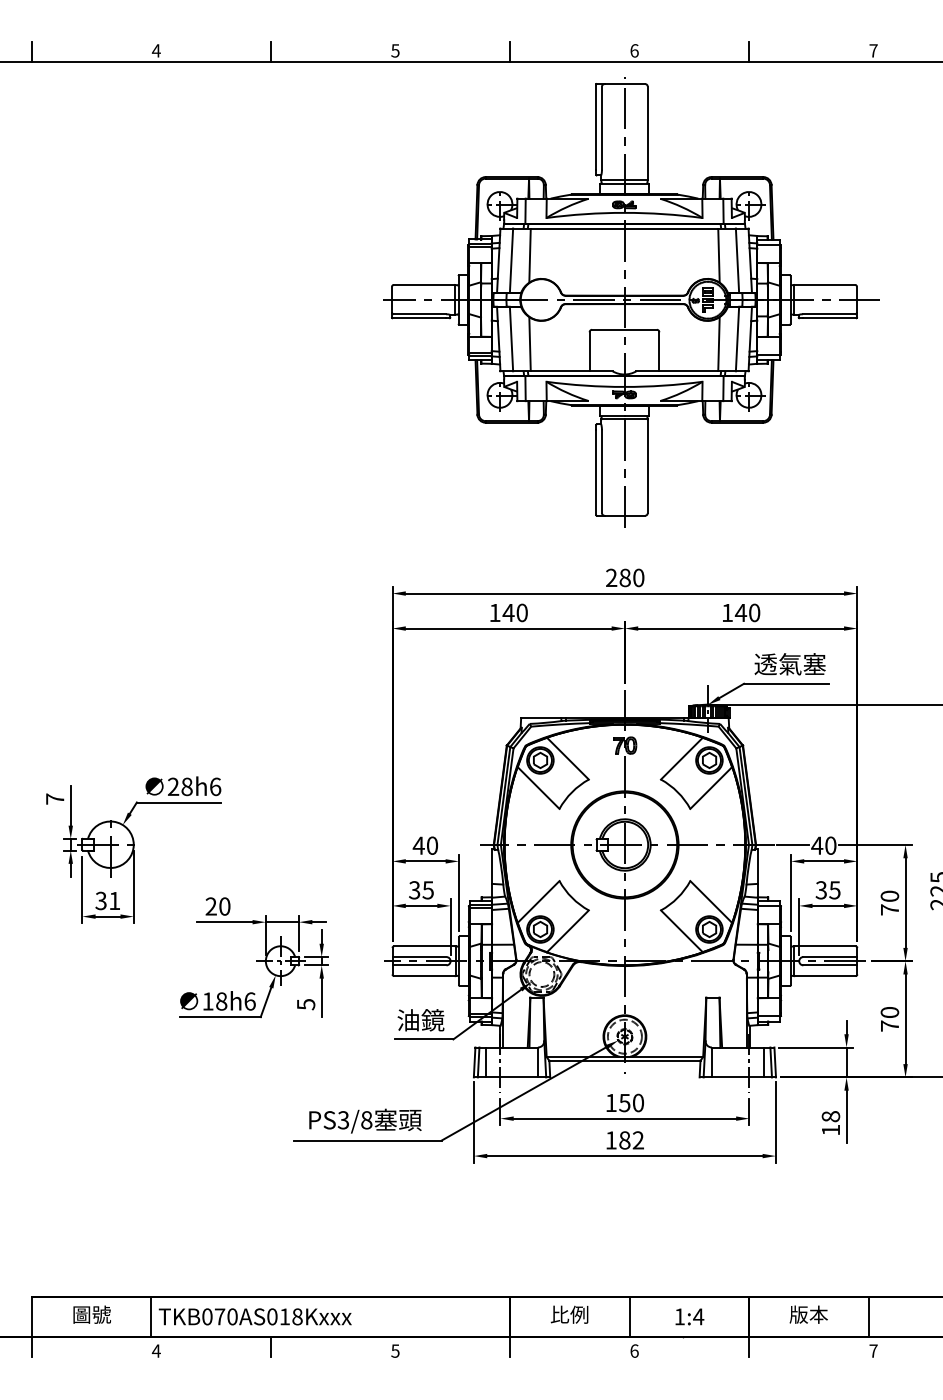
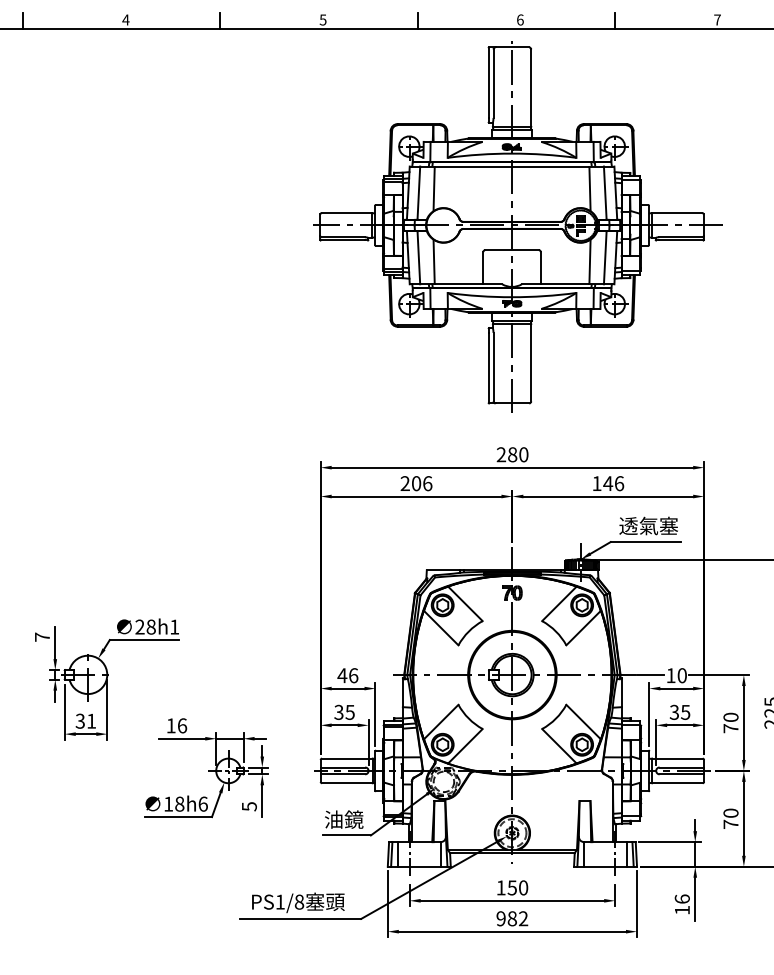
text: (508, 612) -> (416, 483), 140 -> 206
text: (754, 612) -> (619, 483), 140 -> 146
text: (215, 786) -> (174, 626), 28h6 -> 28h1
text: (432, 845) -> (353, 675), 40 -> 46
text: (817, 845) -> (671, 675), 40 -> 10
text: (217, 906) -> (176, 725), 20 -> 16
text: (830, 1116) -> (681, 899), 18 -> 16
text: (342, 1120) -> (279, 902), PS3/8 -> PS1/8
text: (610, 1140) -> (500, 918), 182 -> 982

